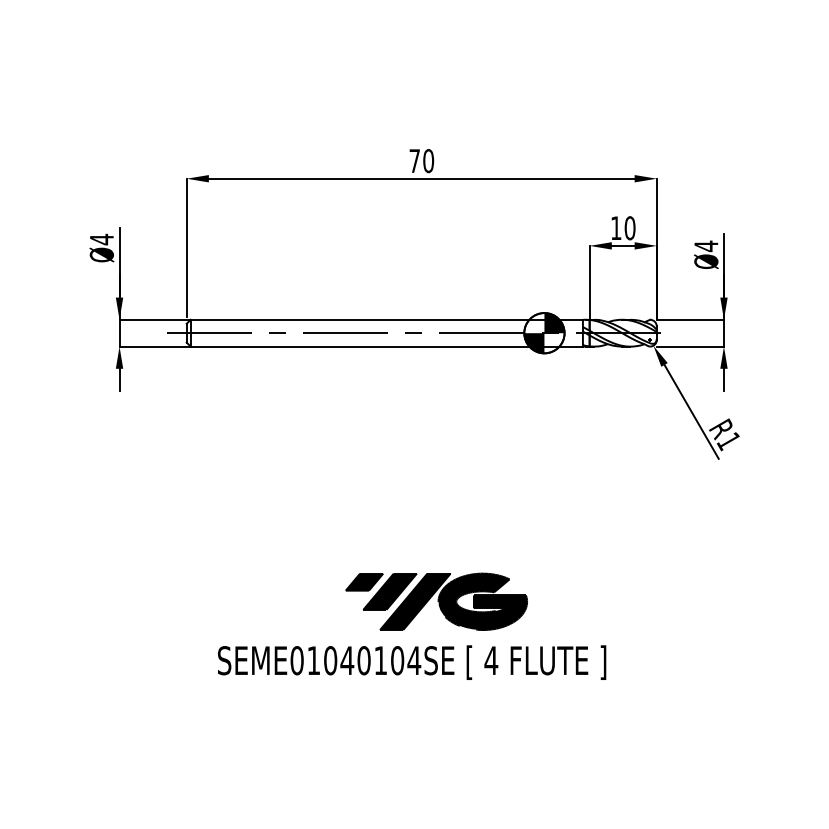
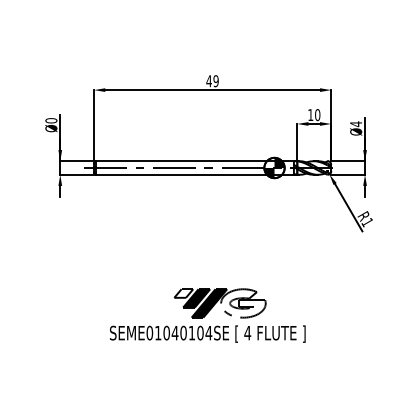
text: (421, 161) -> (212, 81), 70 -> 49
text: (102, 238) -> (51, 120), Ø4 -> Ø0
fill: (363, 582) -> (183, 293), removed
fill: (482, 601) -> (243, 303), removed

